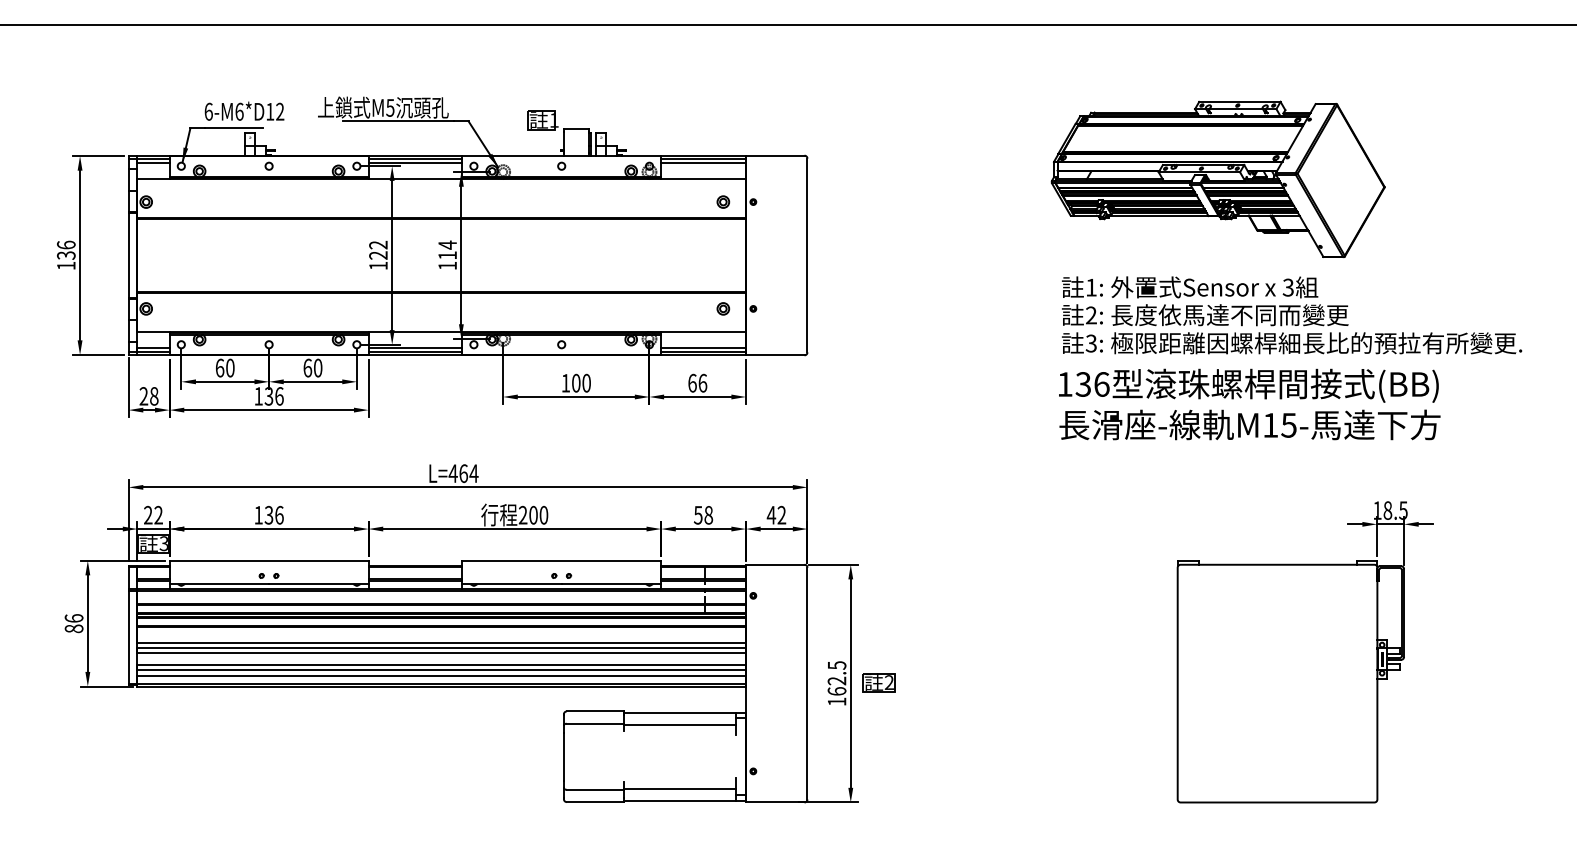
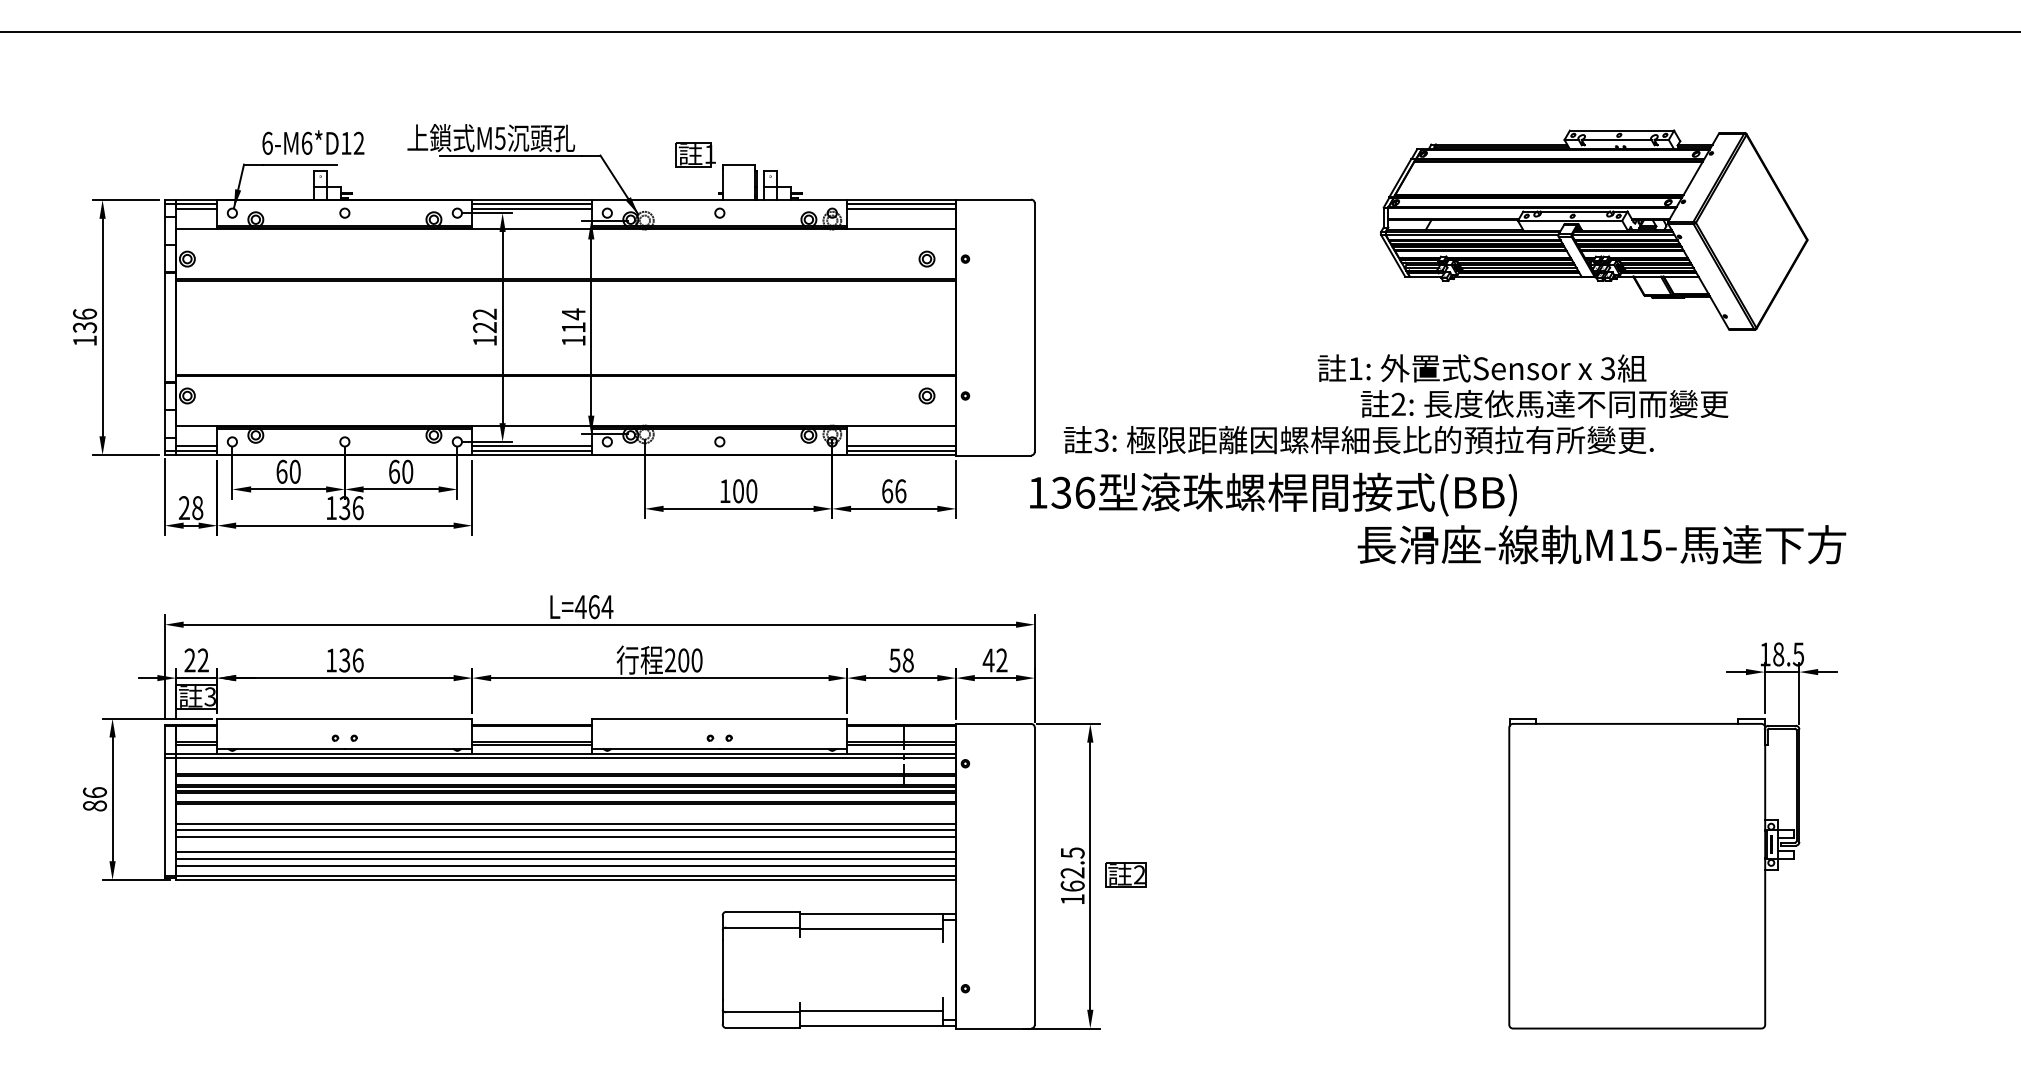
part: (1218, 178) -> (1594, 229), moved
text: (1189, 287) -> (1481, 368), moved
text: (1291, 343) -> (1358, 440), moved
text: (1248, 385) -> (1273, 494), moved

